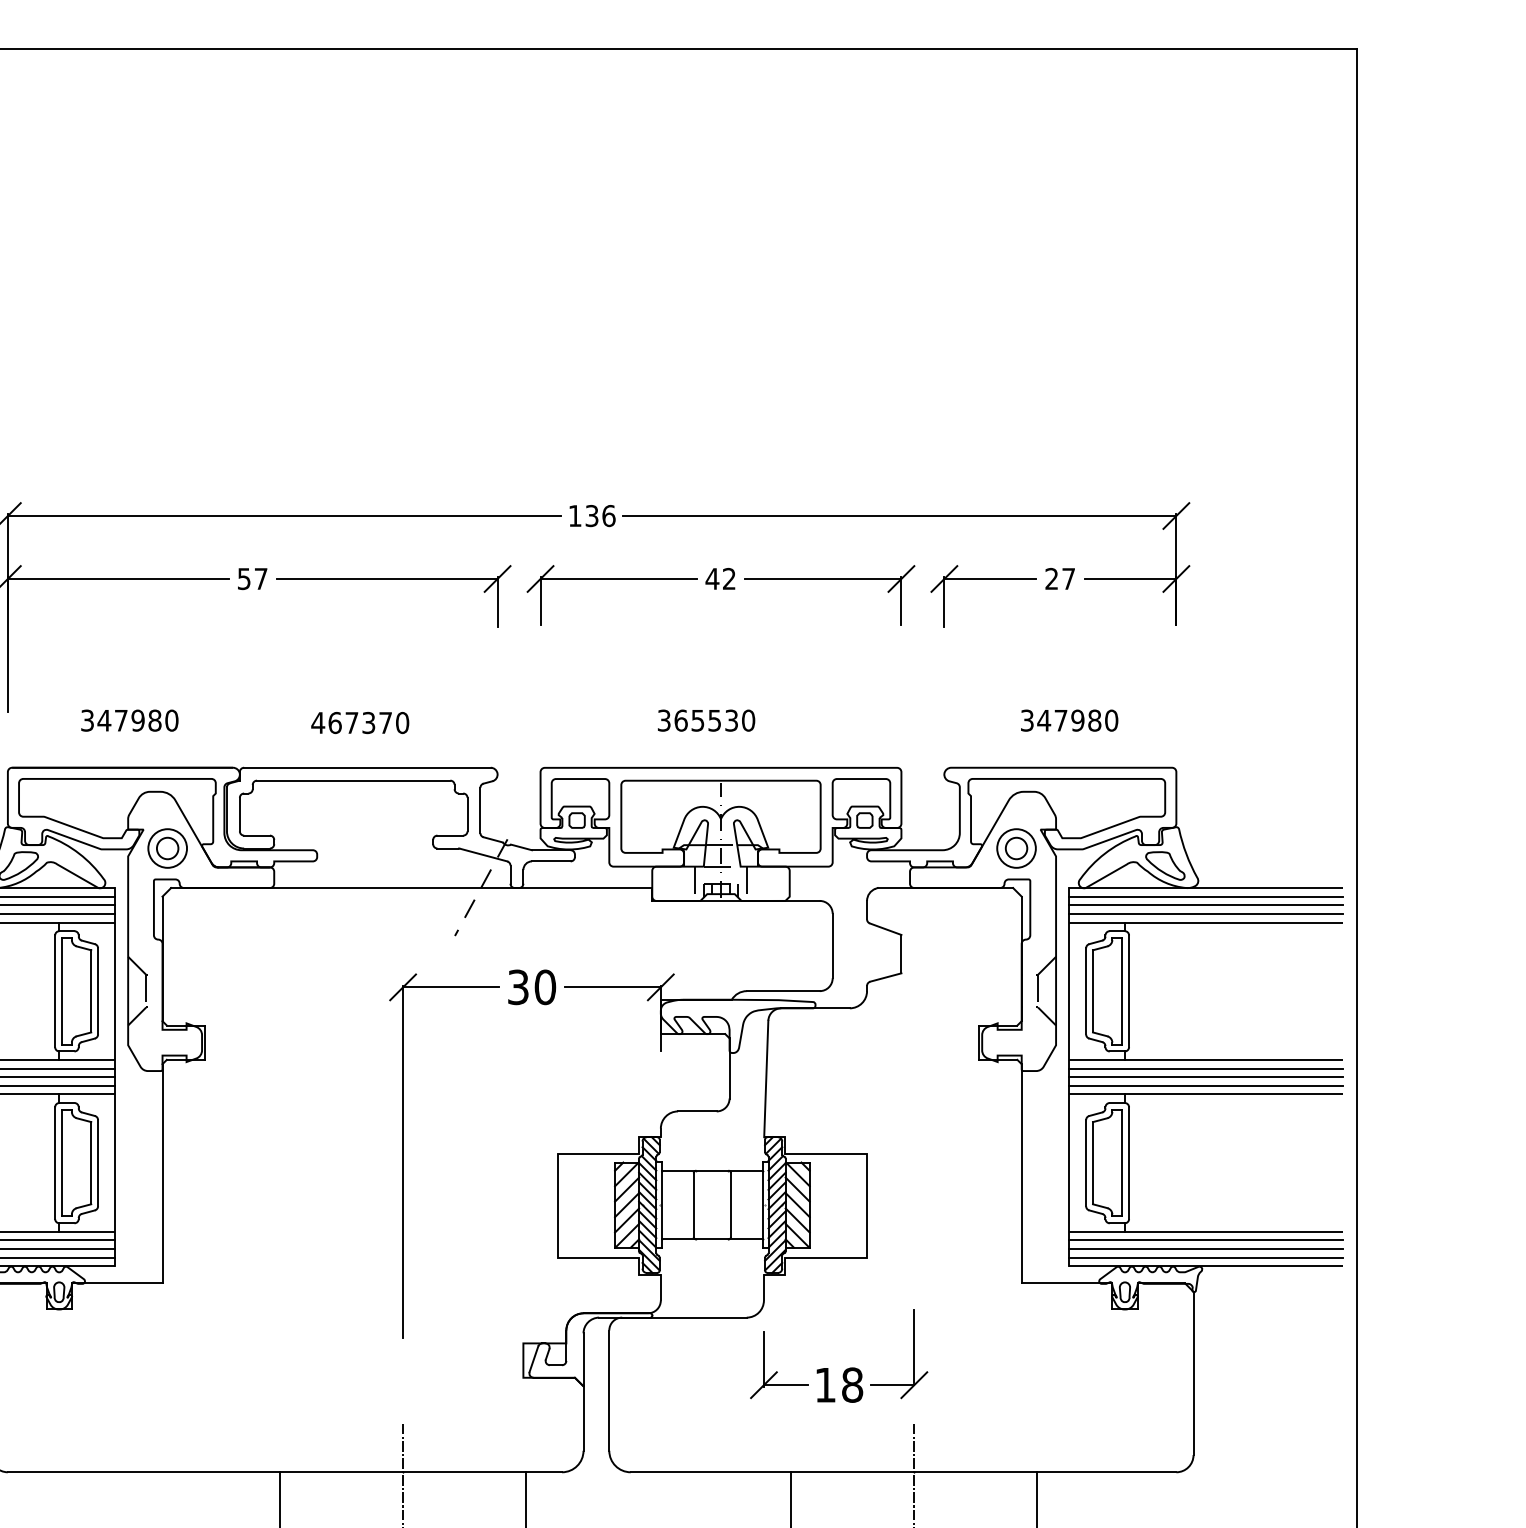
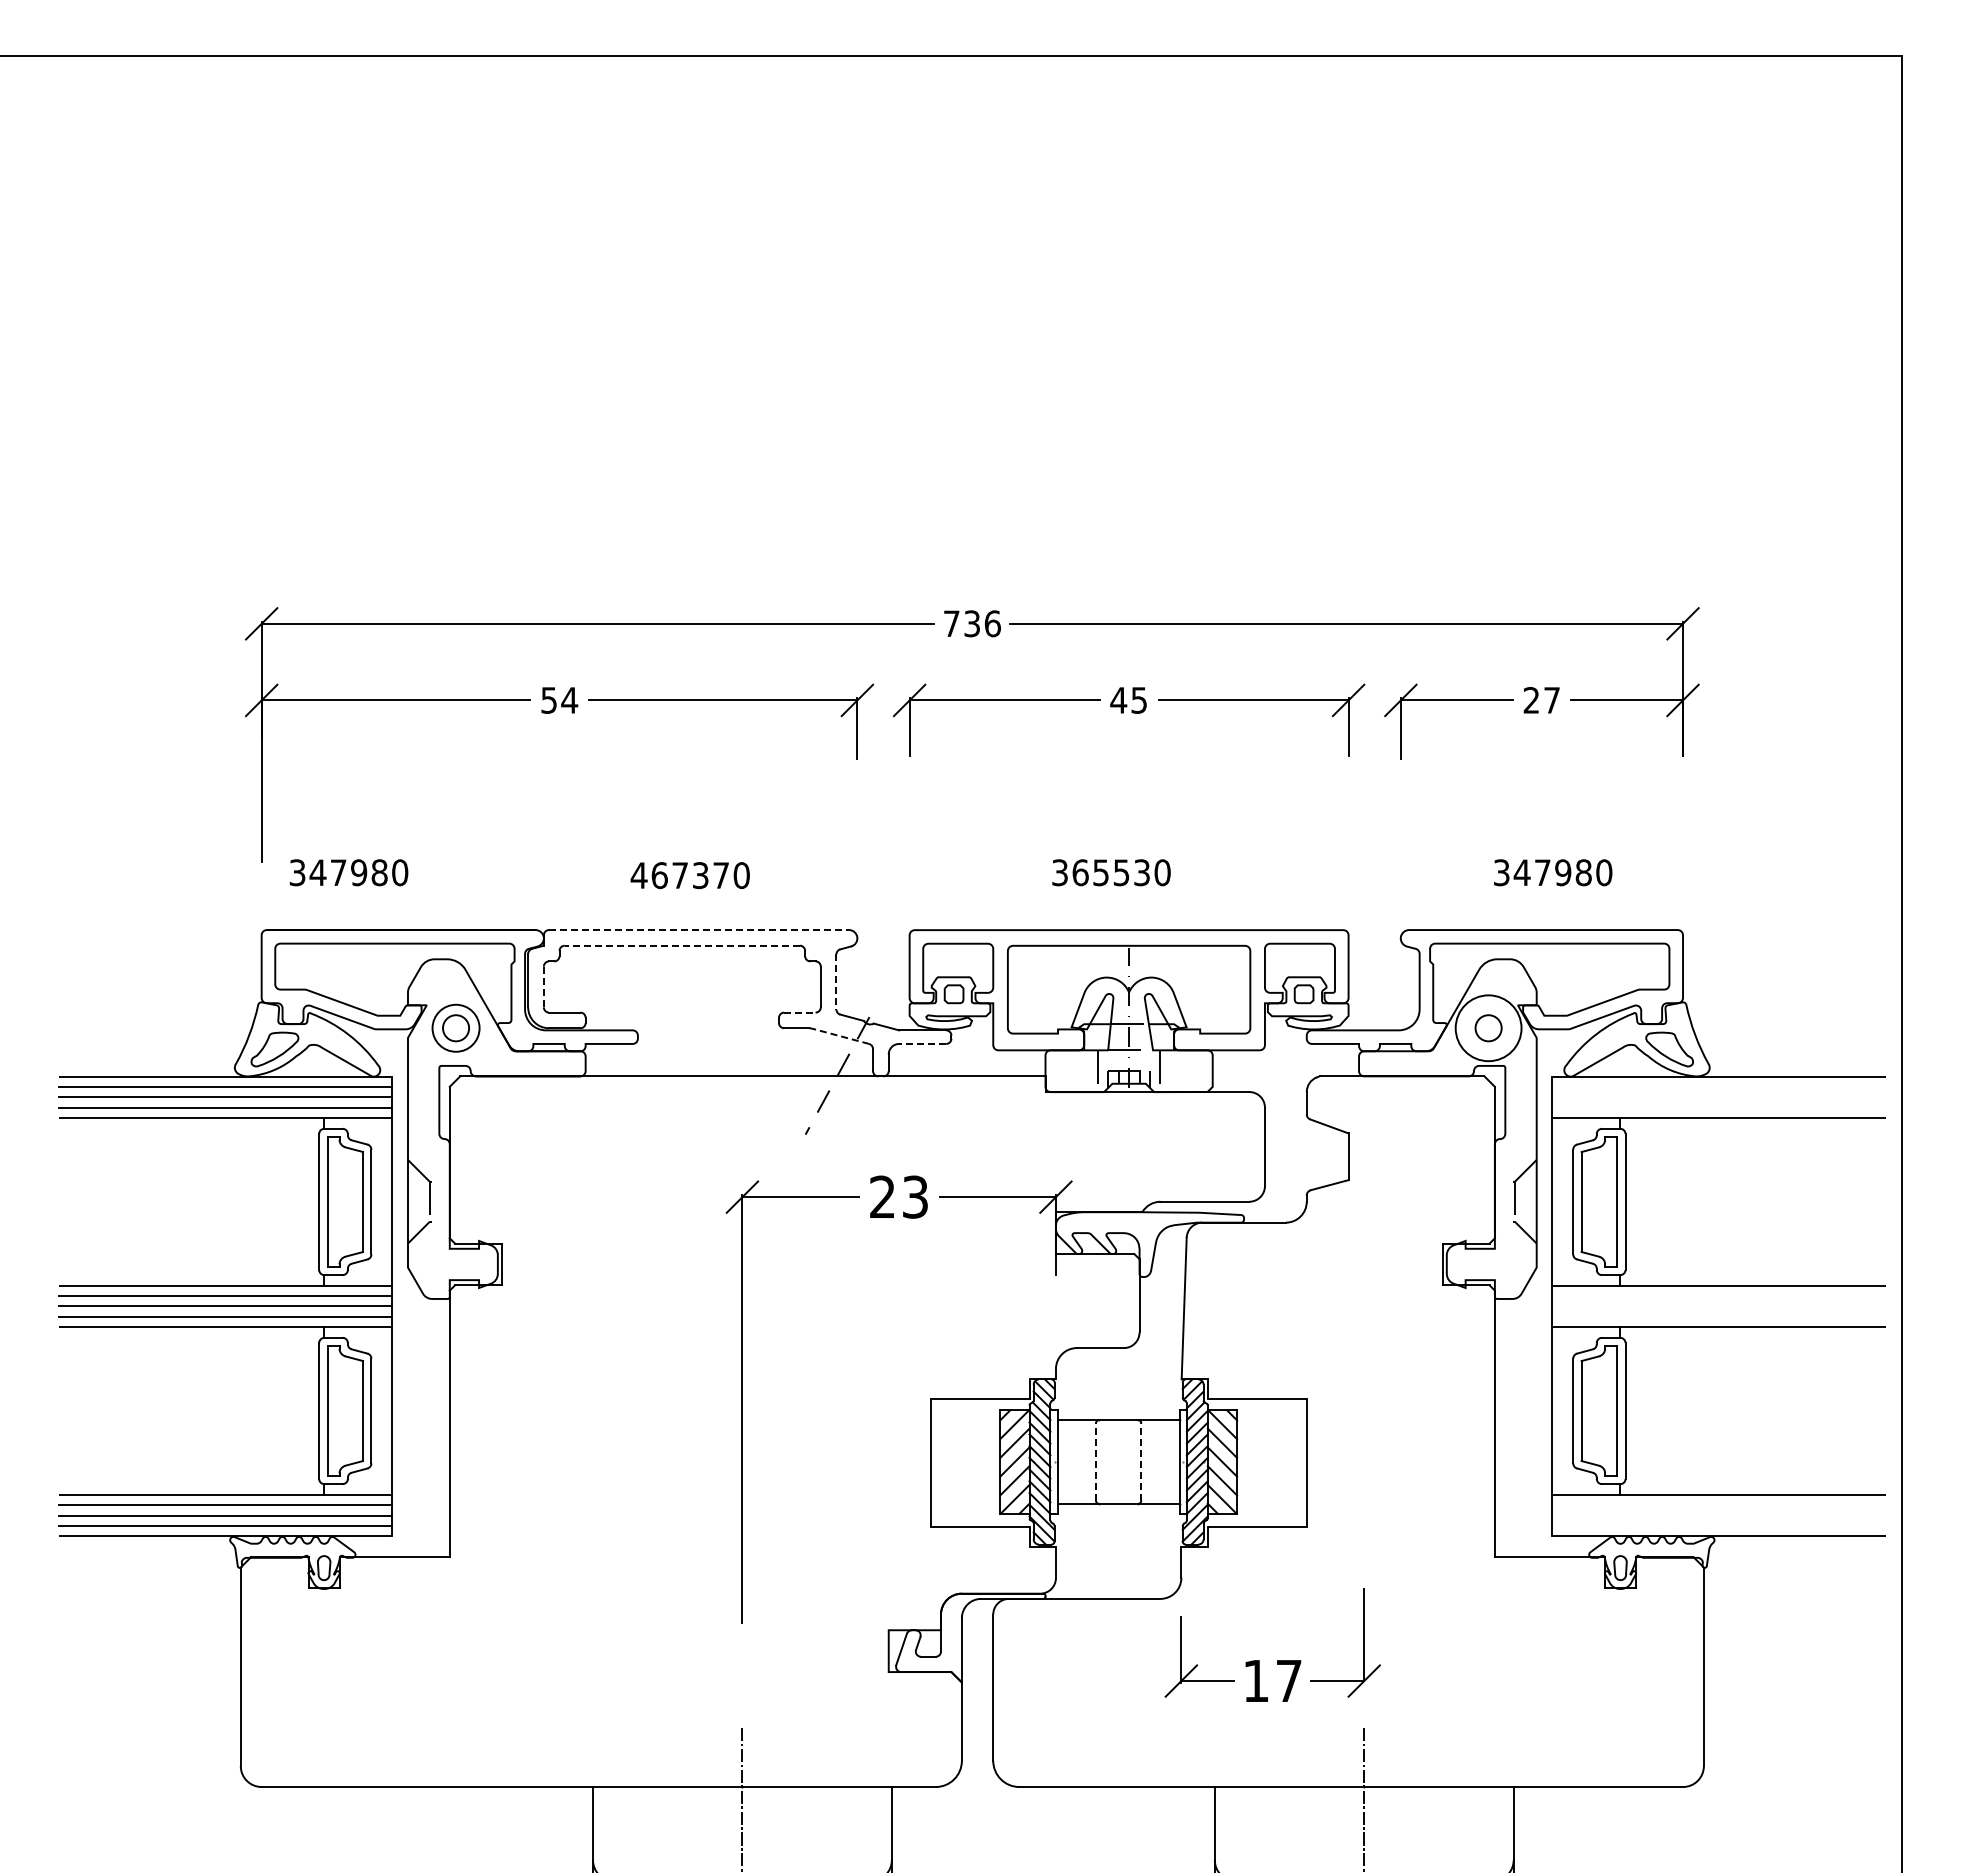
text: (574, 515) -> (951, 623), 136 -> 736
text: (260, 579) -> (569, 700), 57 -> 54
text: (728, 579) -> (1138, 700), 42 -> 45
text: (129, 720) -> (348, 872), moved
line: (367, 768) -> (699, 930), solid -> dashed
line: (353, 780) -> (682, 945), solid -> dashed
line: (480, 810) -> (836, 981), solid -> dashed
line: (239, 814) -> (543, 987), solid -> dashed
line: (450, 835) -> (799, 1012), solid -> dashed
circle: (1016, 847) -> (1488, 1027), size x1.4
line: (483, 855) -> (840, 1036), solid -> dashed
line: (551, 861) -> (922, 1043), solid -> dashed
line: (1205, 897) -> (1718, 1087), removed
line: (1205, 905) -> (1718, 1097), removed
line: (1205, 913) -> (1718, 1107), removed
text: (532, 986) -> (899, 1196), 30 -> 23
line: (1205, 1069) -> (1718, 1296), removed
line: (1205, 1077) -> (1718, 1306), removed
line: (1205, 1085) -> (1718, 1316), removed
line: (693, 1205) -> (1095, 1462), solid -> dashed
line: (731, 1205) -> (1141, 1462), solid -> dashed
line: (1205, 1240) -> (1718, 1505), removed
line: (1205, 1249) -> (1718, 1515), removed
line: (1205, 1257) -> (1718, 1525), removed
text: (852, 1384) -> (1289, 1680), 18 -> 17

